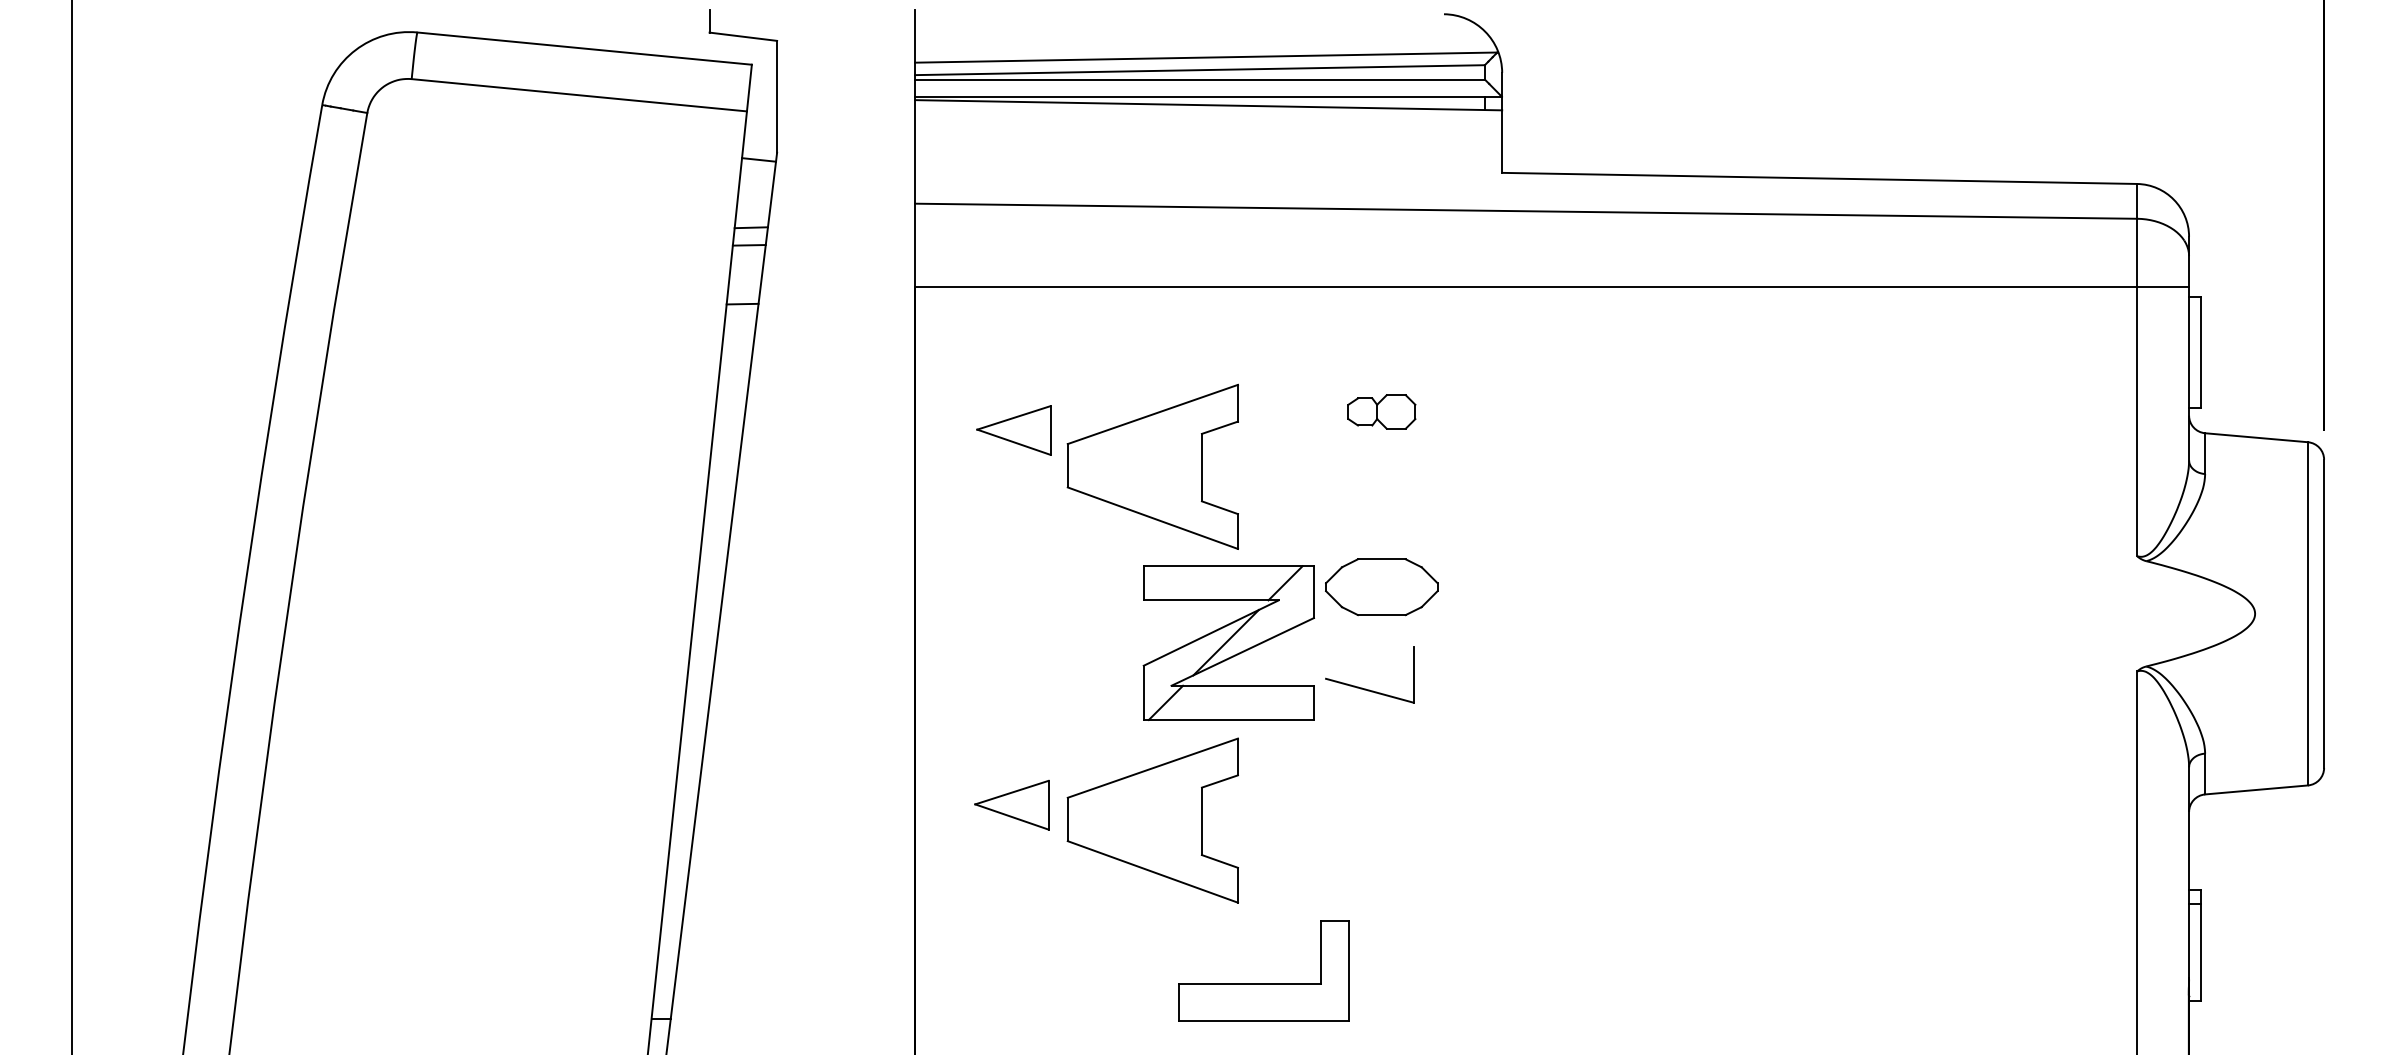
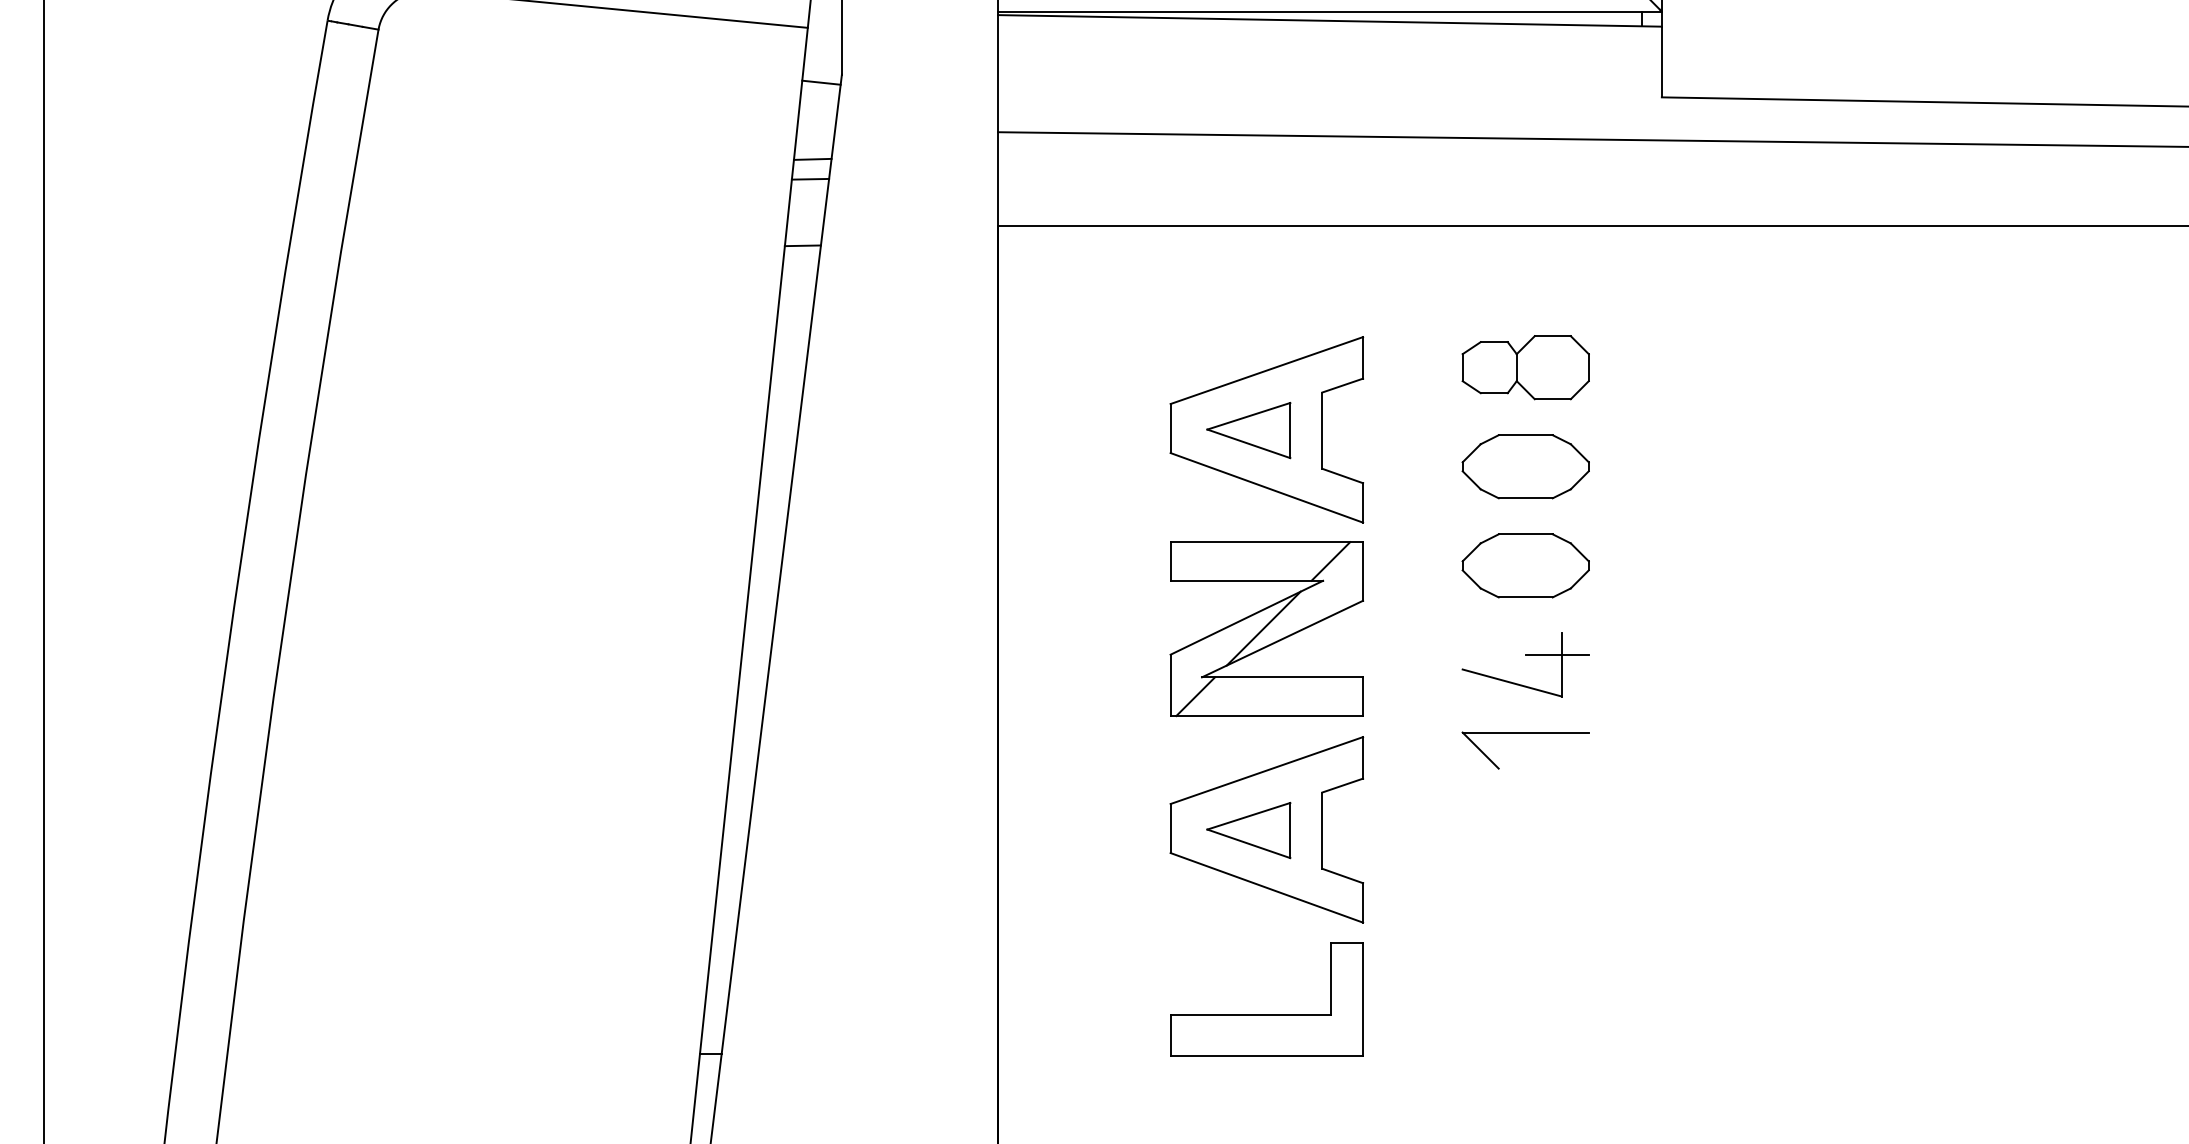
part: (1381, 411) -> (1525, 367), size x1.67
part: (1013, 430) -> (1248, 430), moved
part: (1381, 499) -> (1525, 466), added
part: (1228, 642) -> (1266, 628), moved
line: (1409, 665) -> (1557, 654), added
part: (1381, 735) -> (1525, 733), added
part: (1011, 805) -> (1248, 830), moved
part: (1263, 983) -> (1266, 1014), moved

